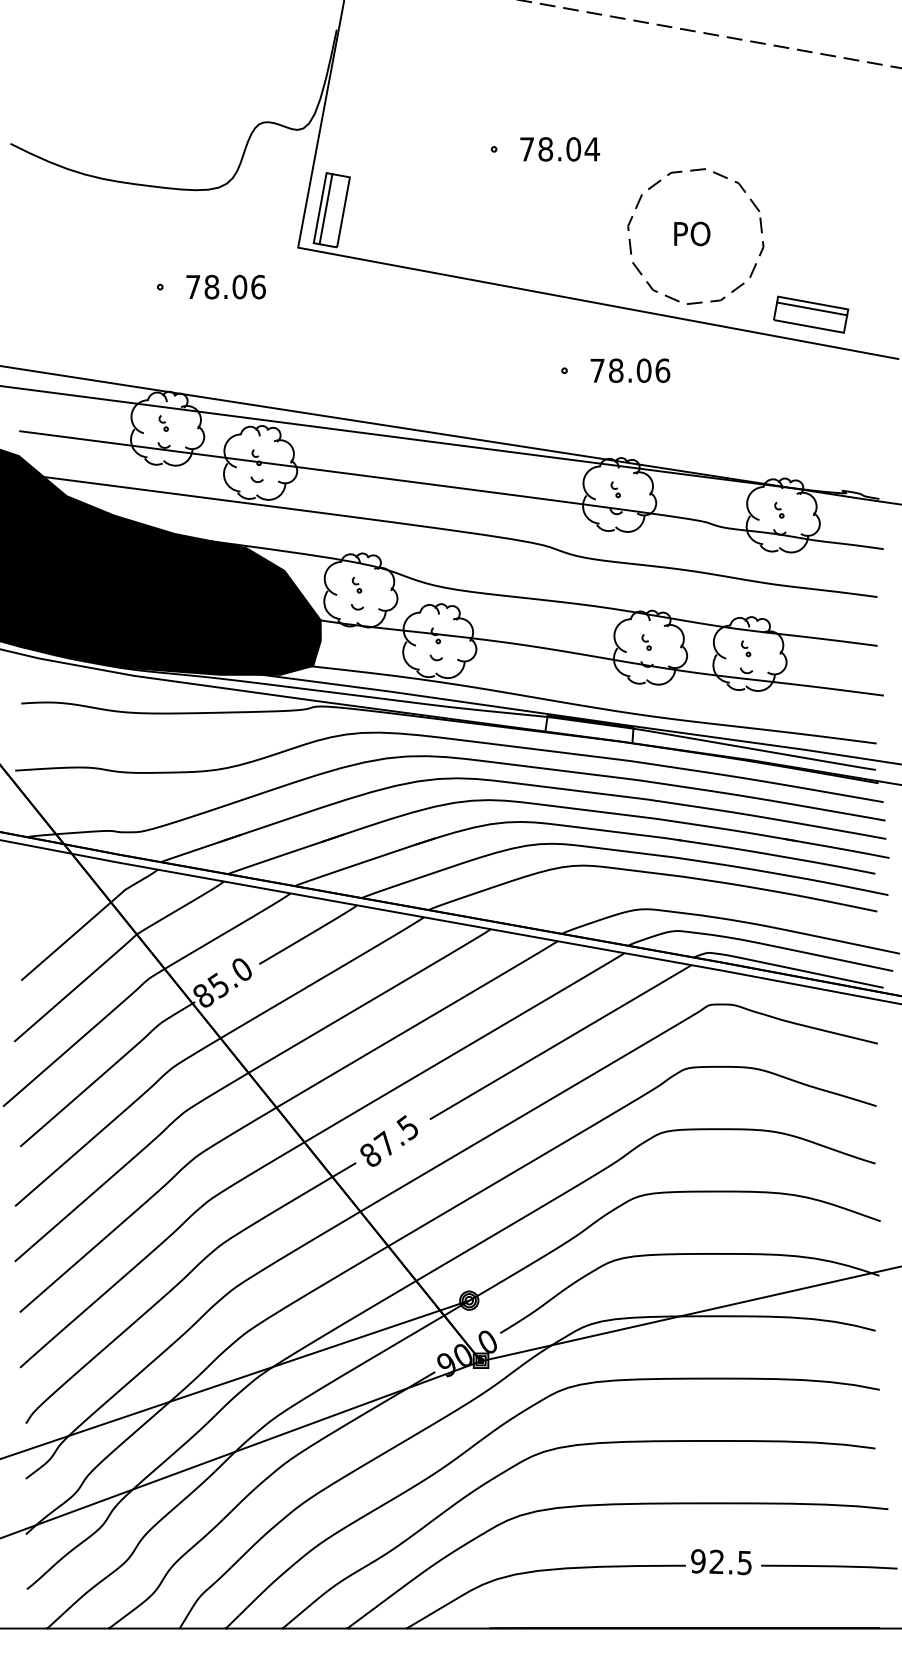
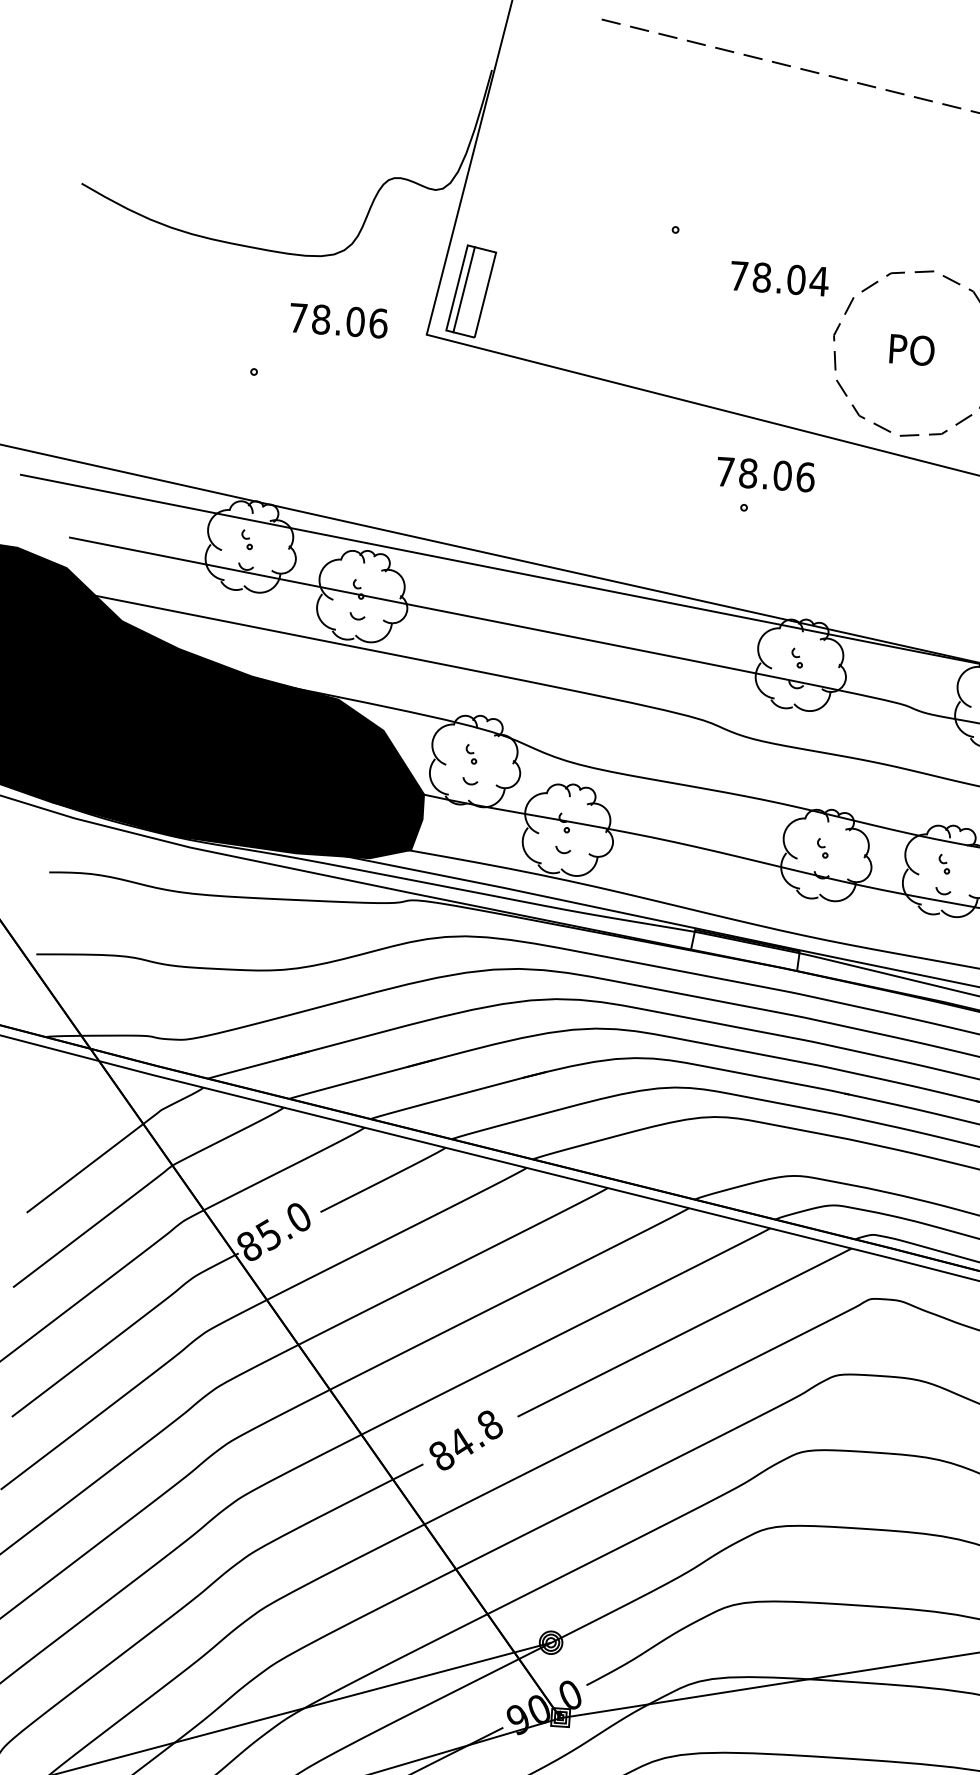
text: (560, 149) -> (780, 279), moved
text: (225, 286) -> (338, 320), moved
text: (630, 370) -> (765, 474), moved
text: (395, 1135) -> (473, 1433), 87.5 -> 84.8

